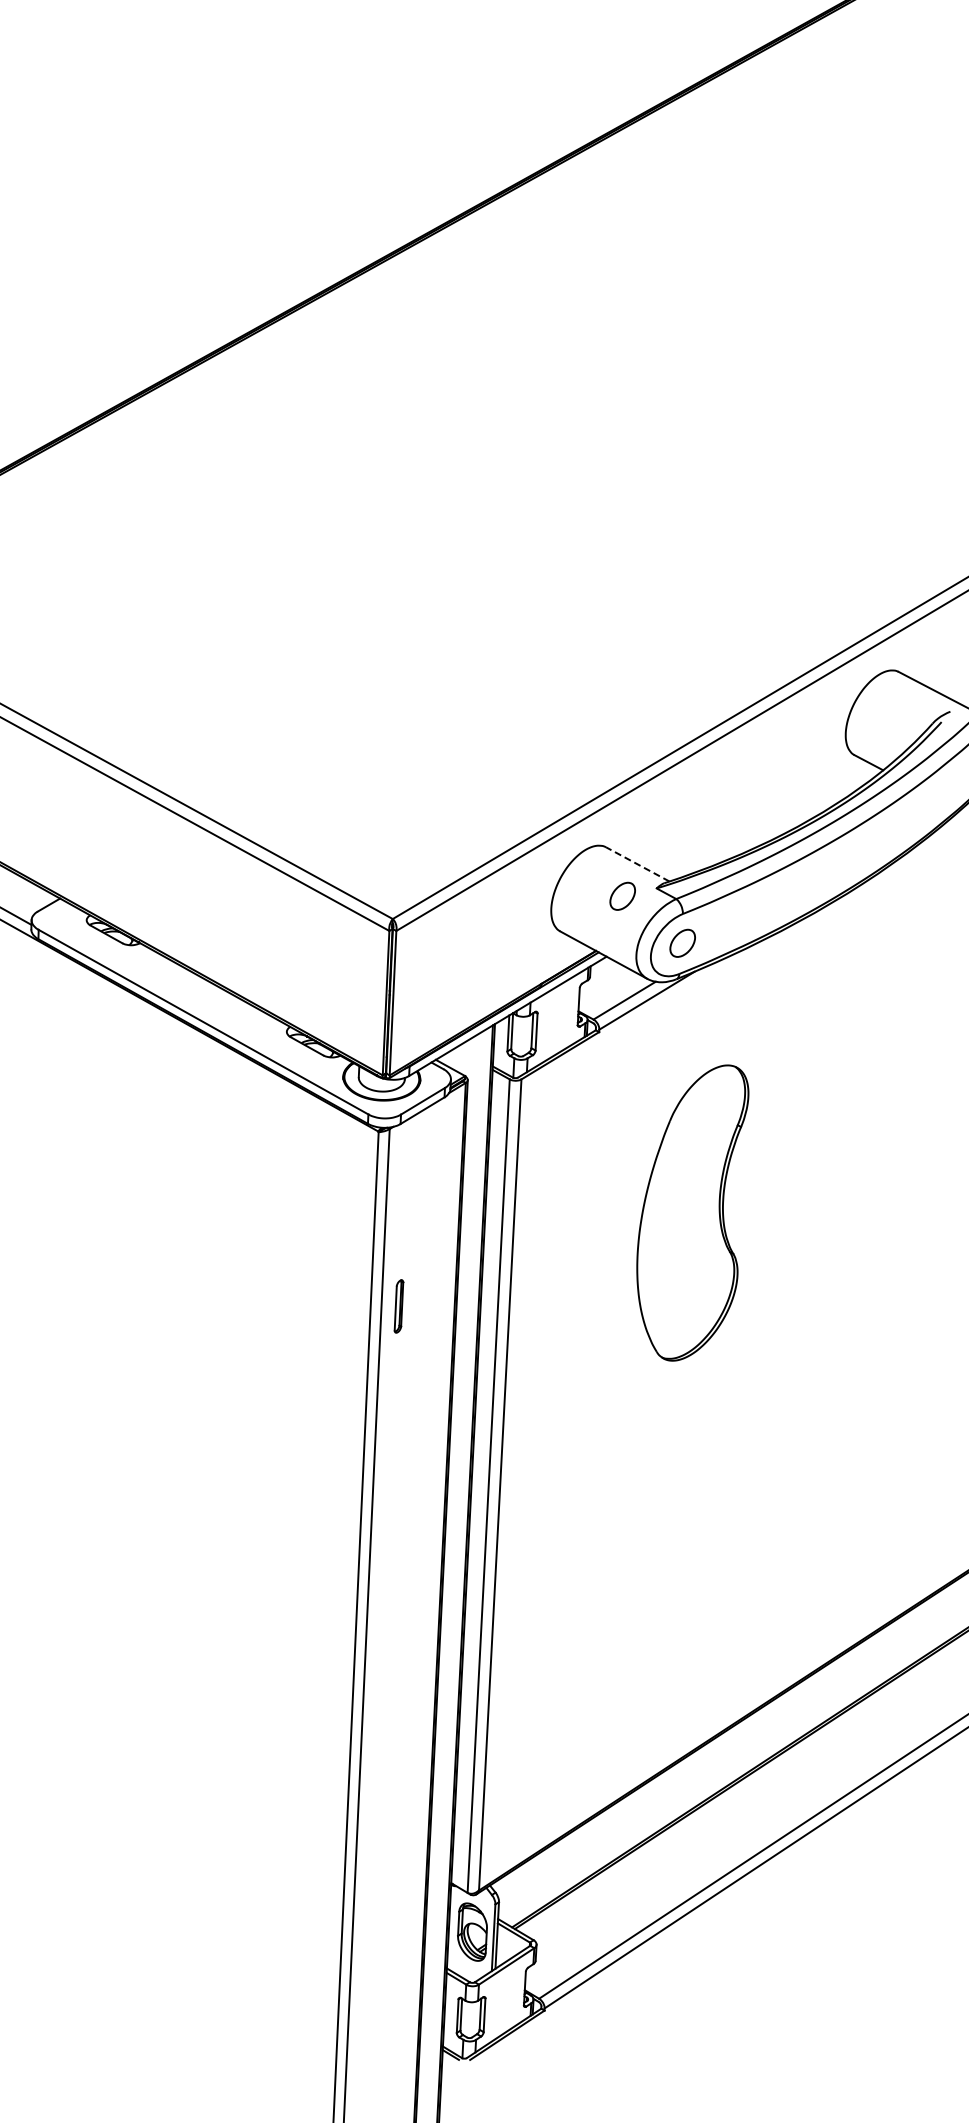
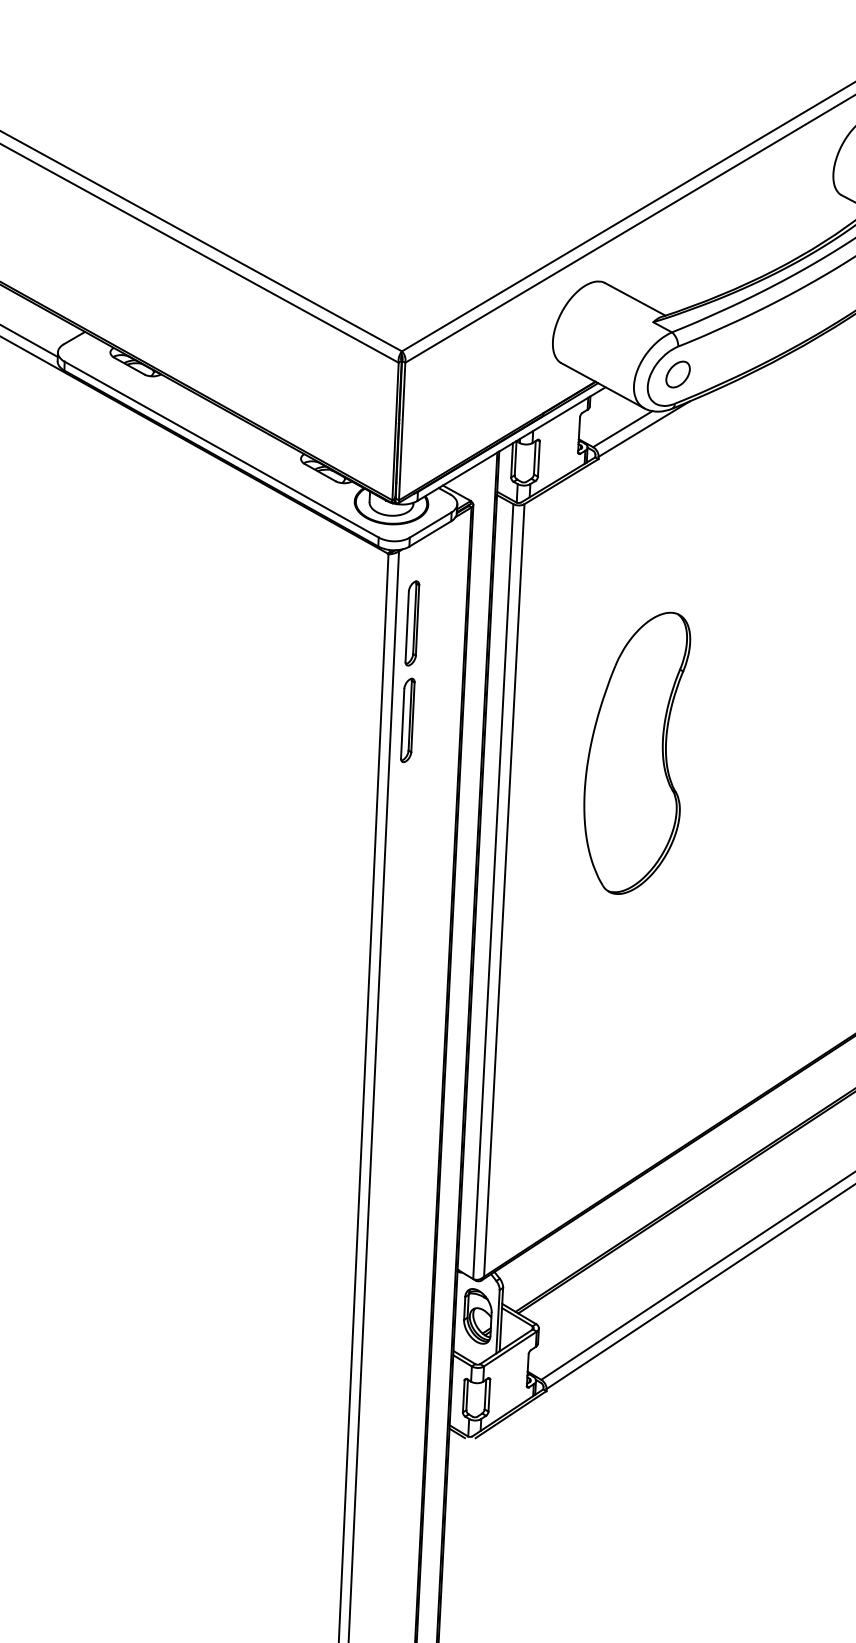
line: (637, 864) -> (635, 299), dashed -> solid
part: (622, 895) -> (620, 328), removed
part: (403, 1204) -> (412, 623), added
part: (692, 1212) -> (636, 752), moved
part: (398, 1306) -> (407, 720), size x1.67

